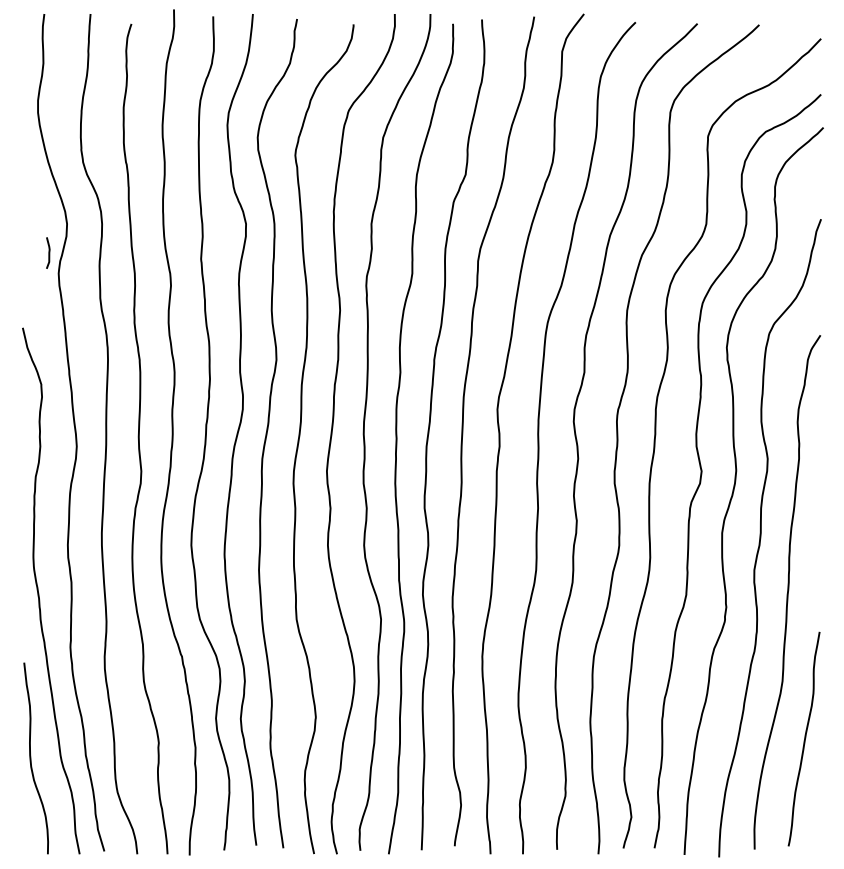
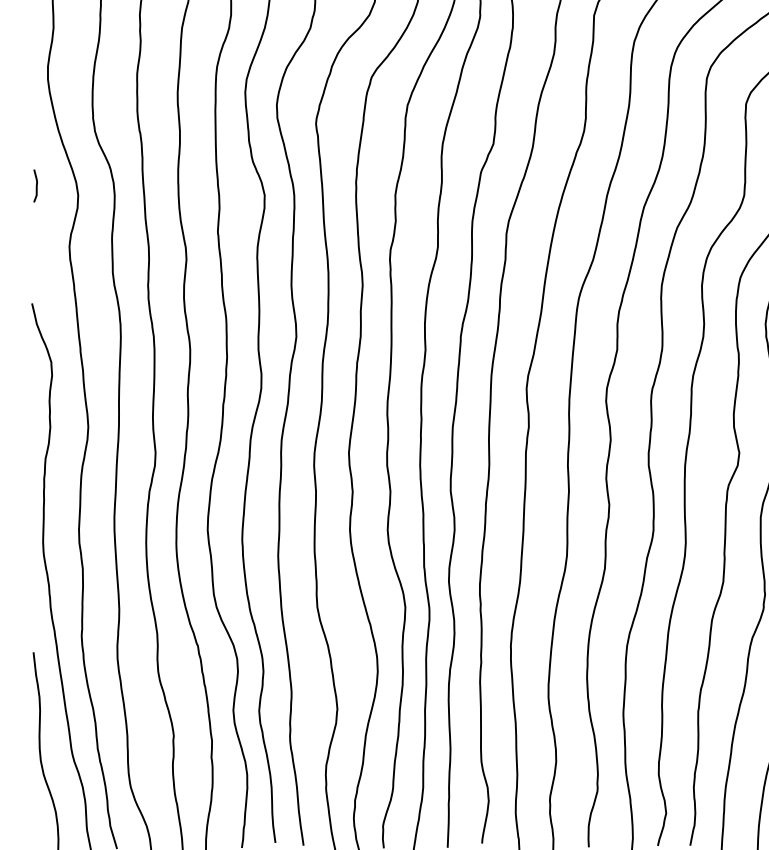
curve: (48, 252) -> (35, 185), moved

